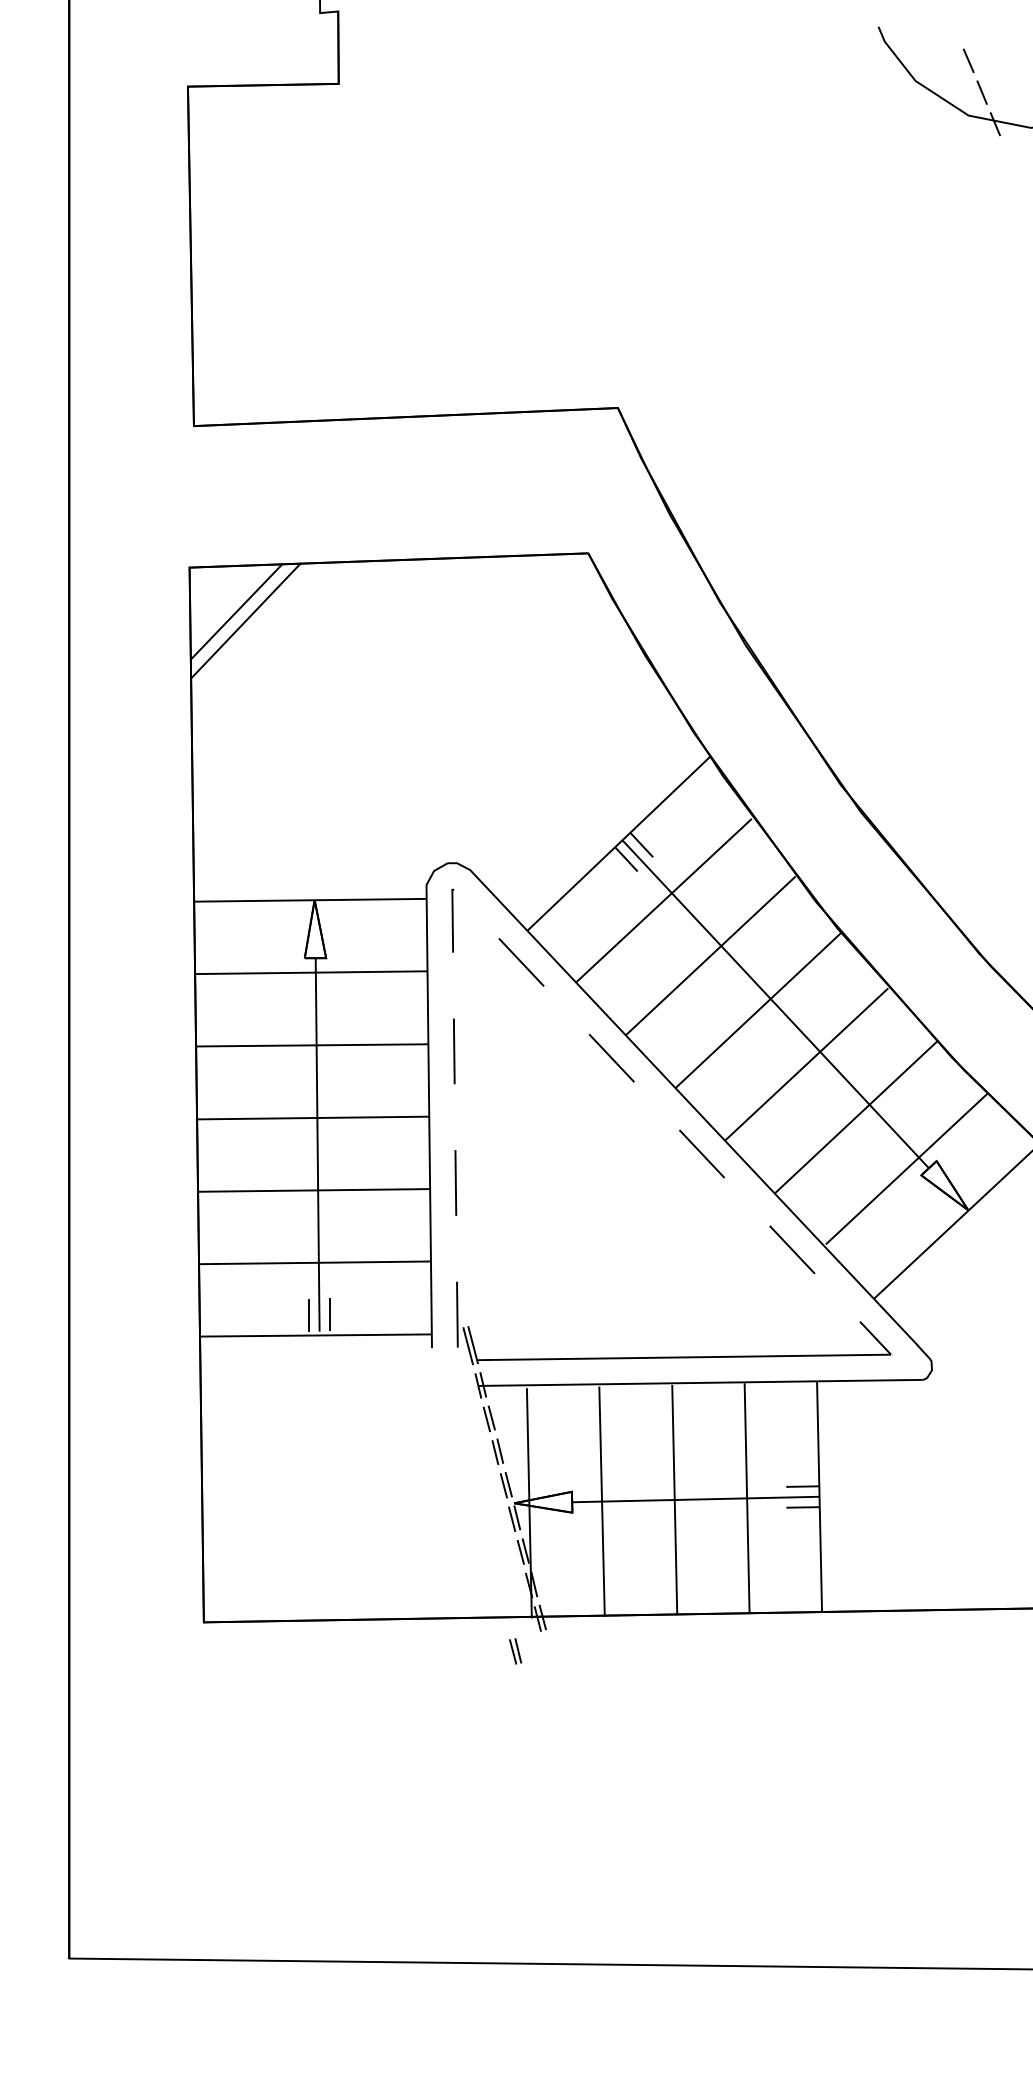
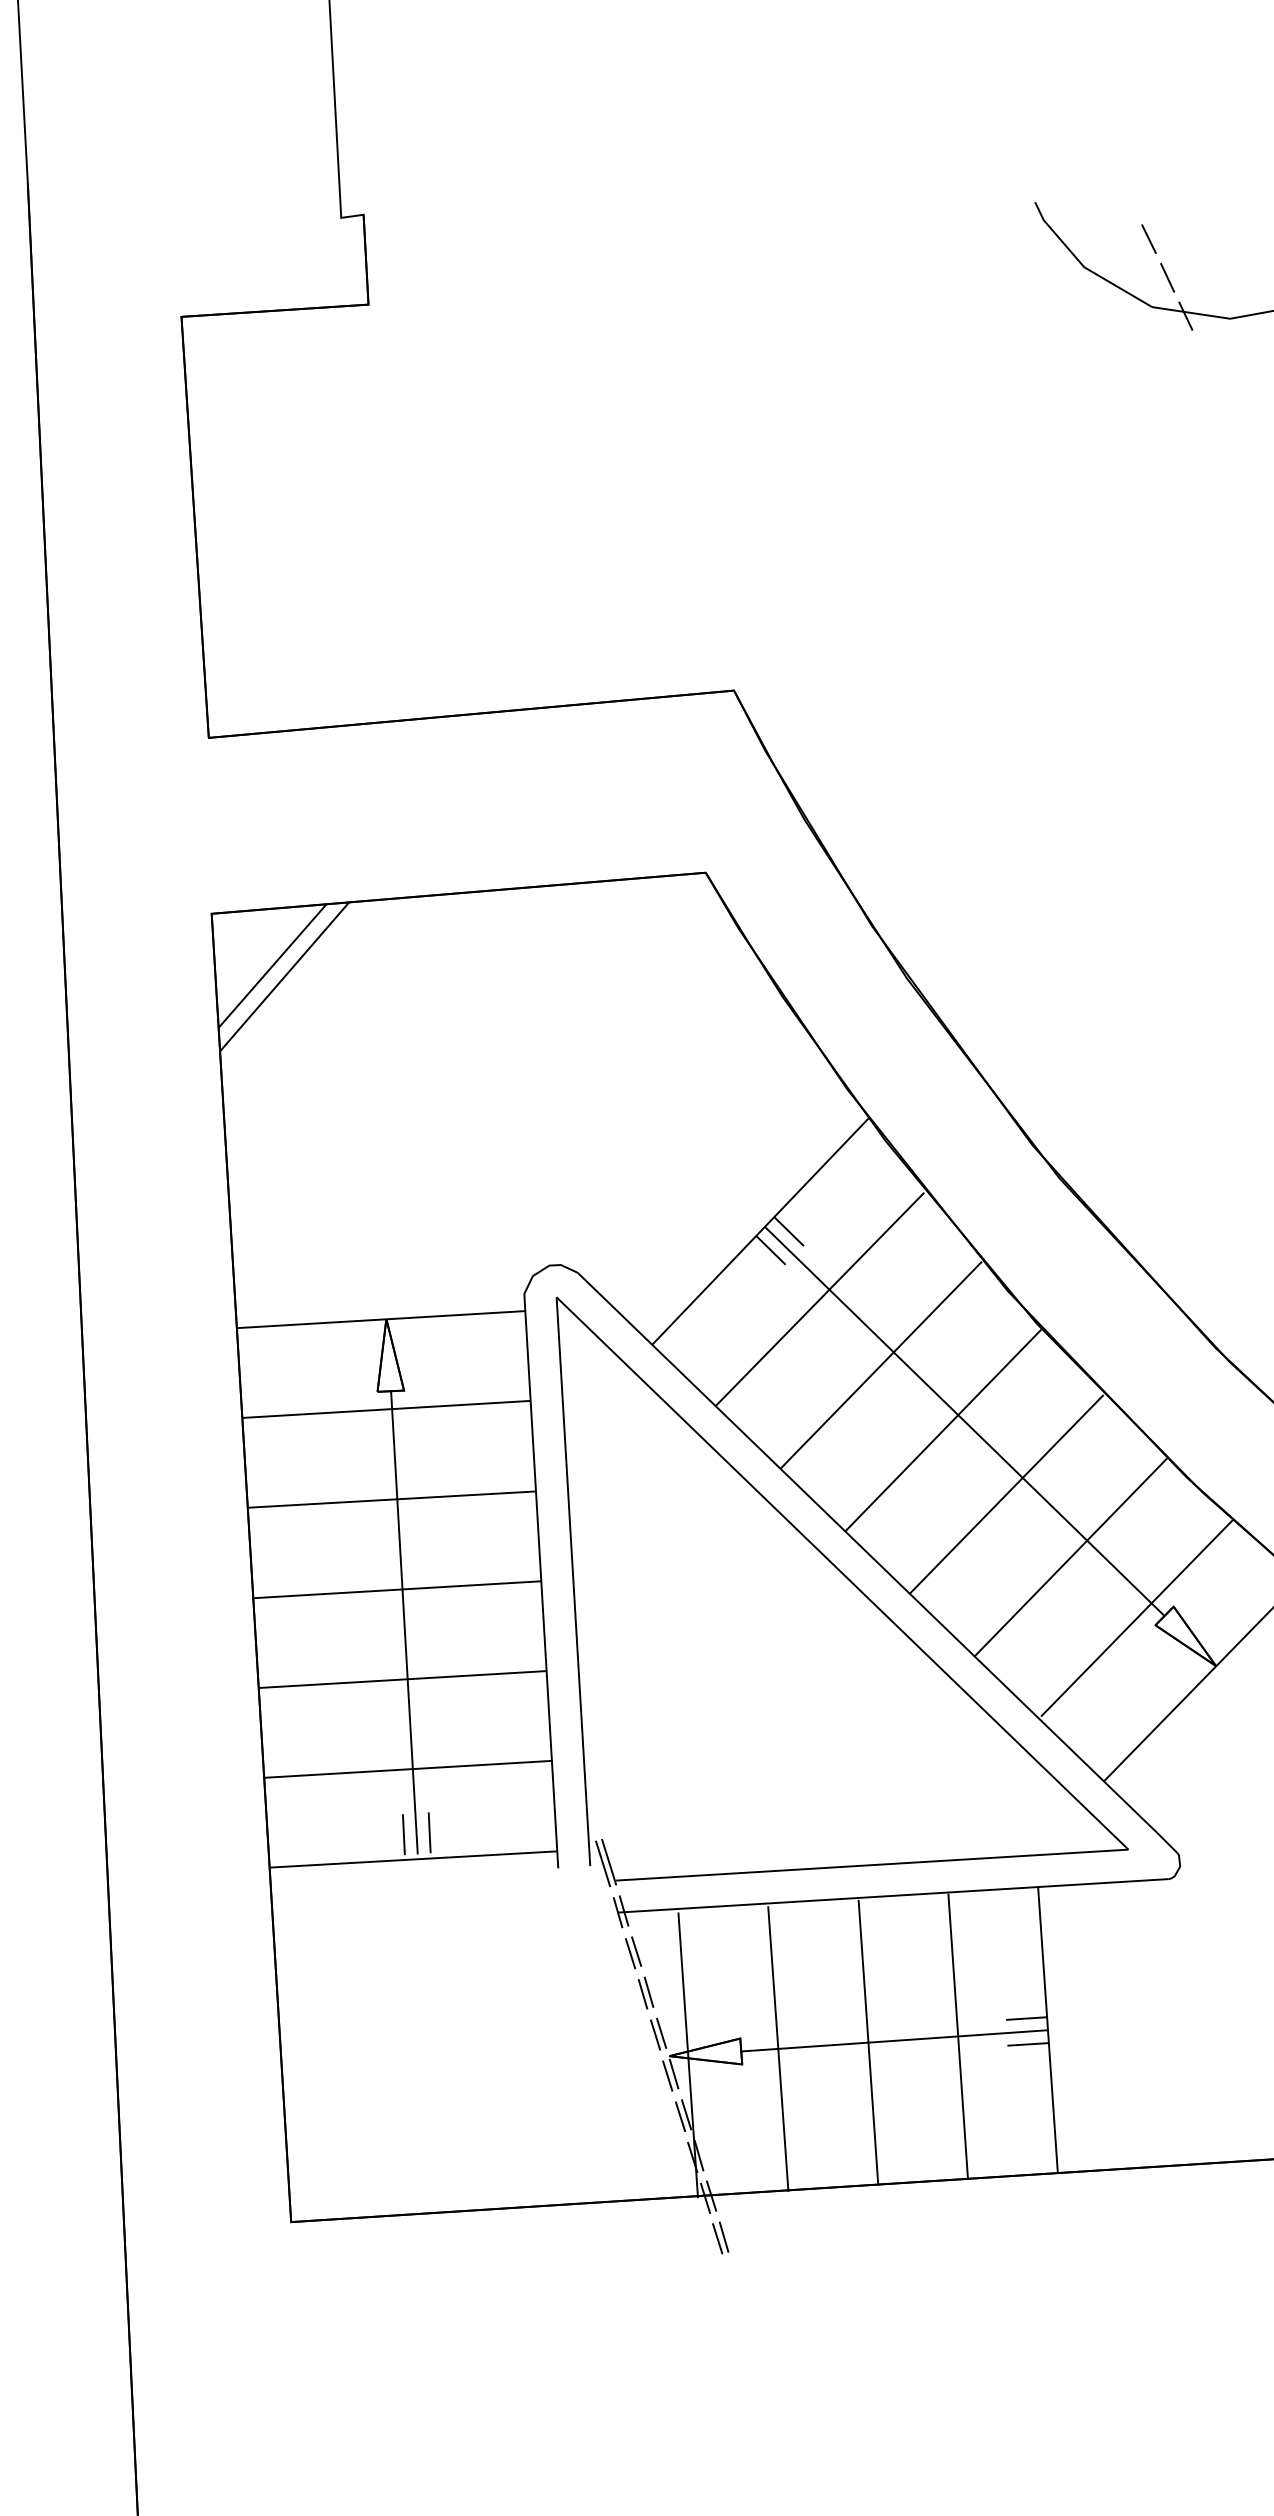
line: (514, 954) -> (637, 1374), dashed -> solid
part: (515, 1651) -> (720, 2238), moved

